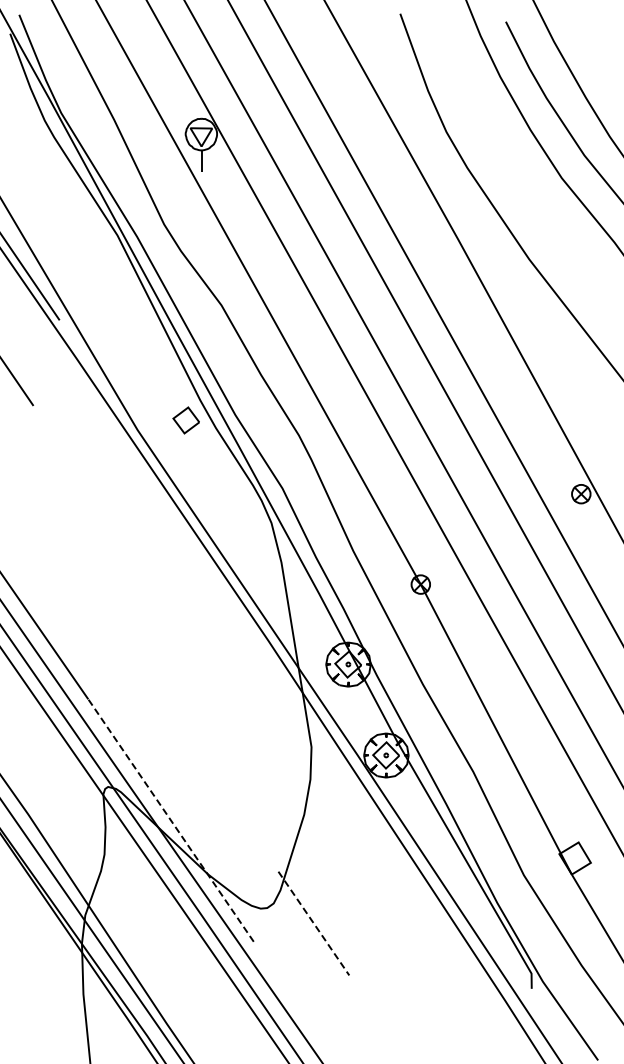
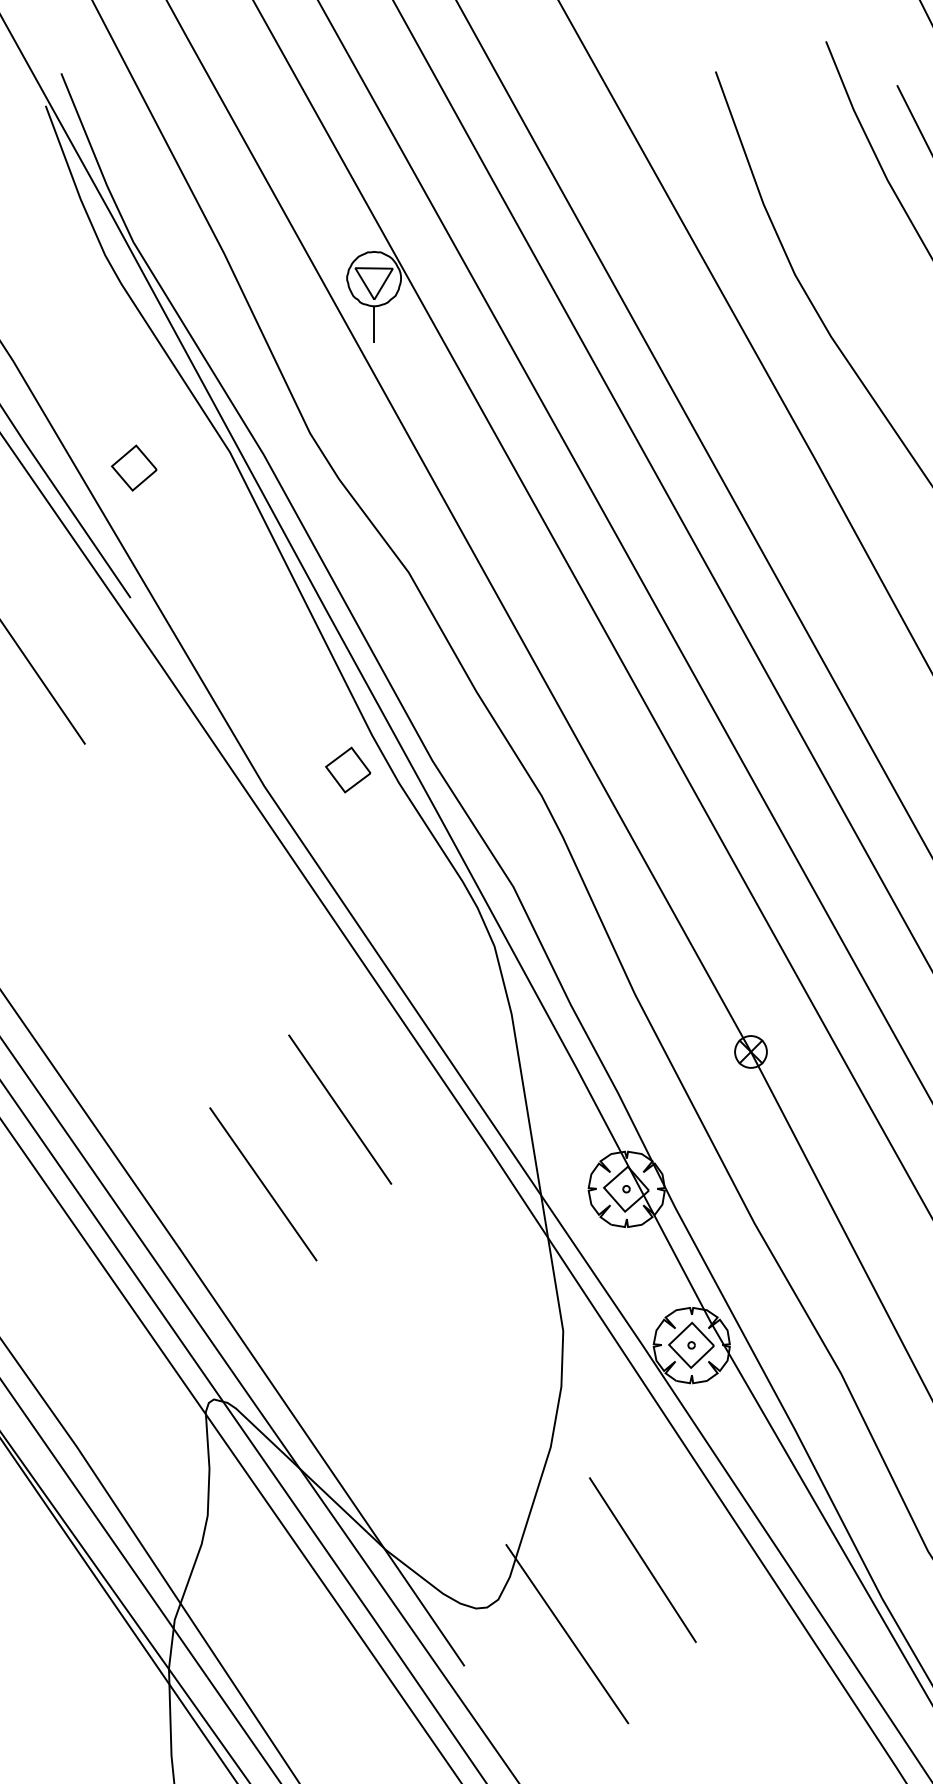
part: (61, 244) -> (133, 467), added
line: (181, 618) -> (339, 1110), added
line: (136, 661) -> (262, 1184), added
line: (171, 820) -> (322, 1457), dashed -> solid
line: (357, 880) -> (642, 1560), added
line: (313, 923) -> (566, 1634), dashed -> solid

